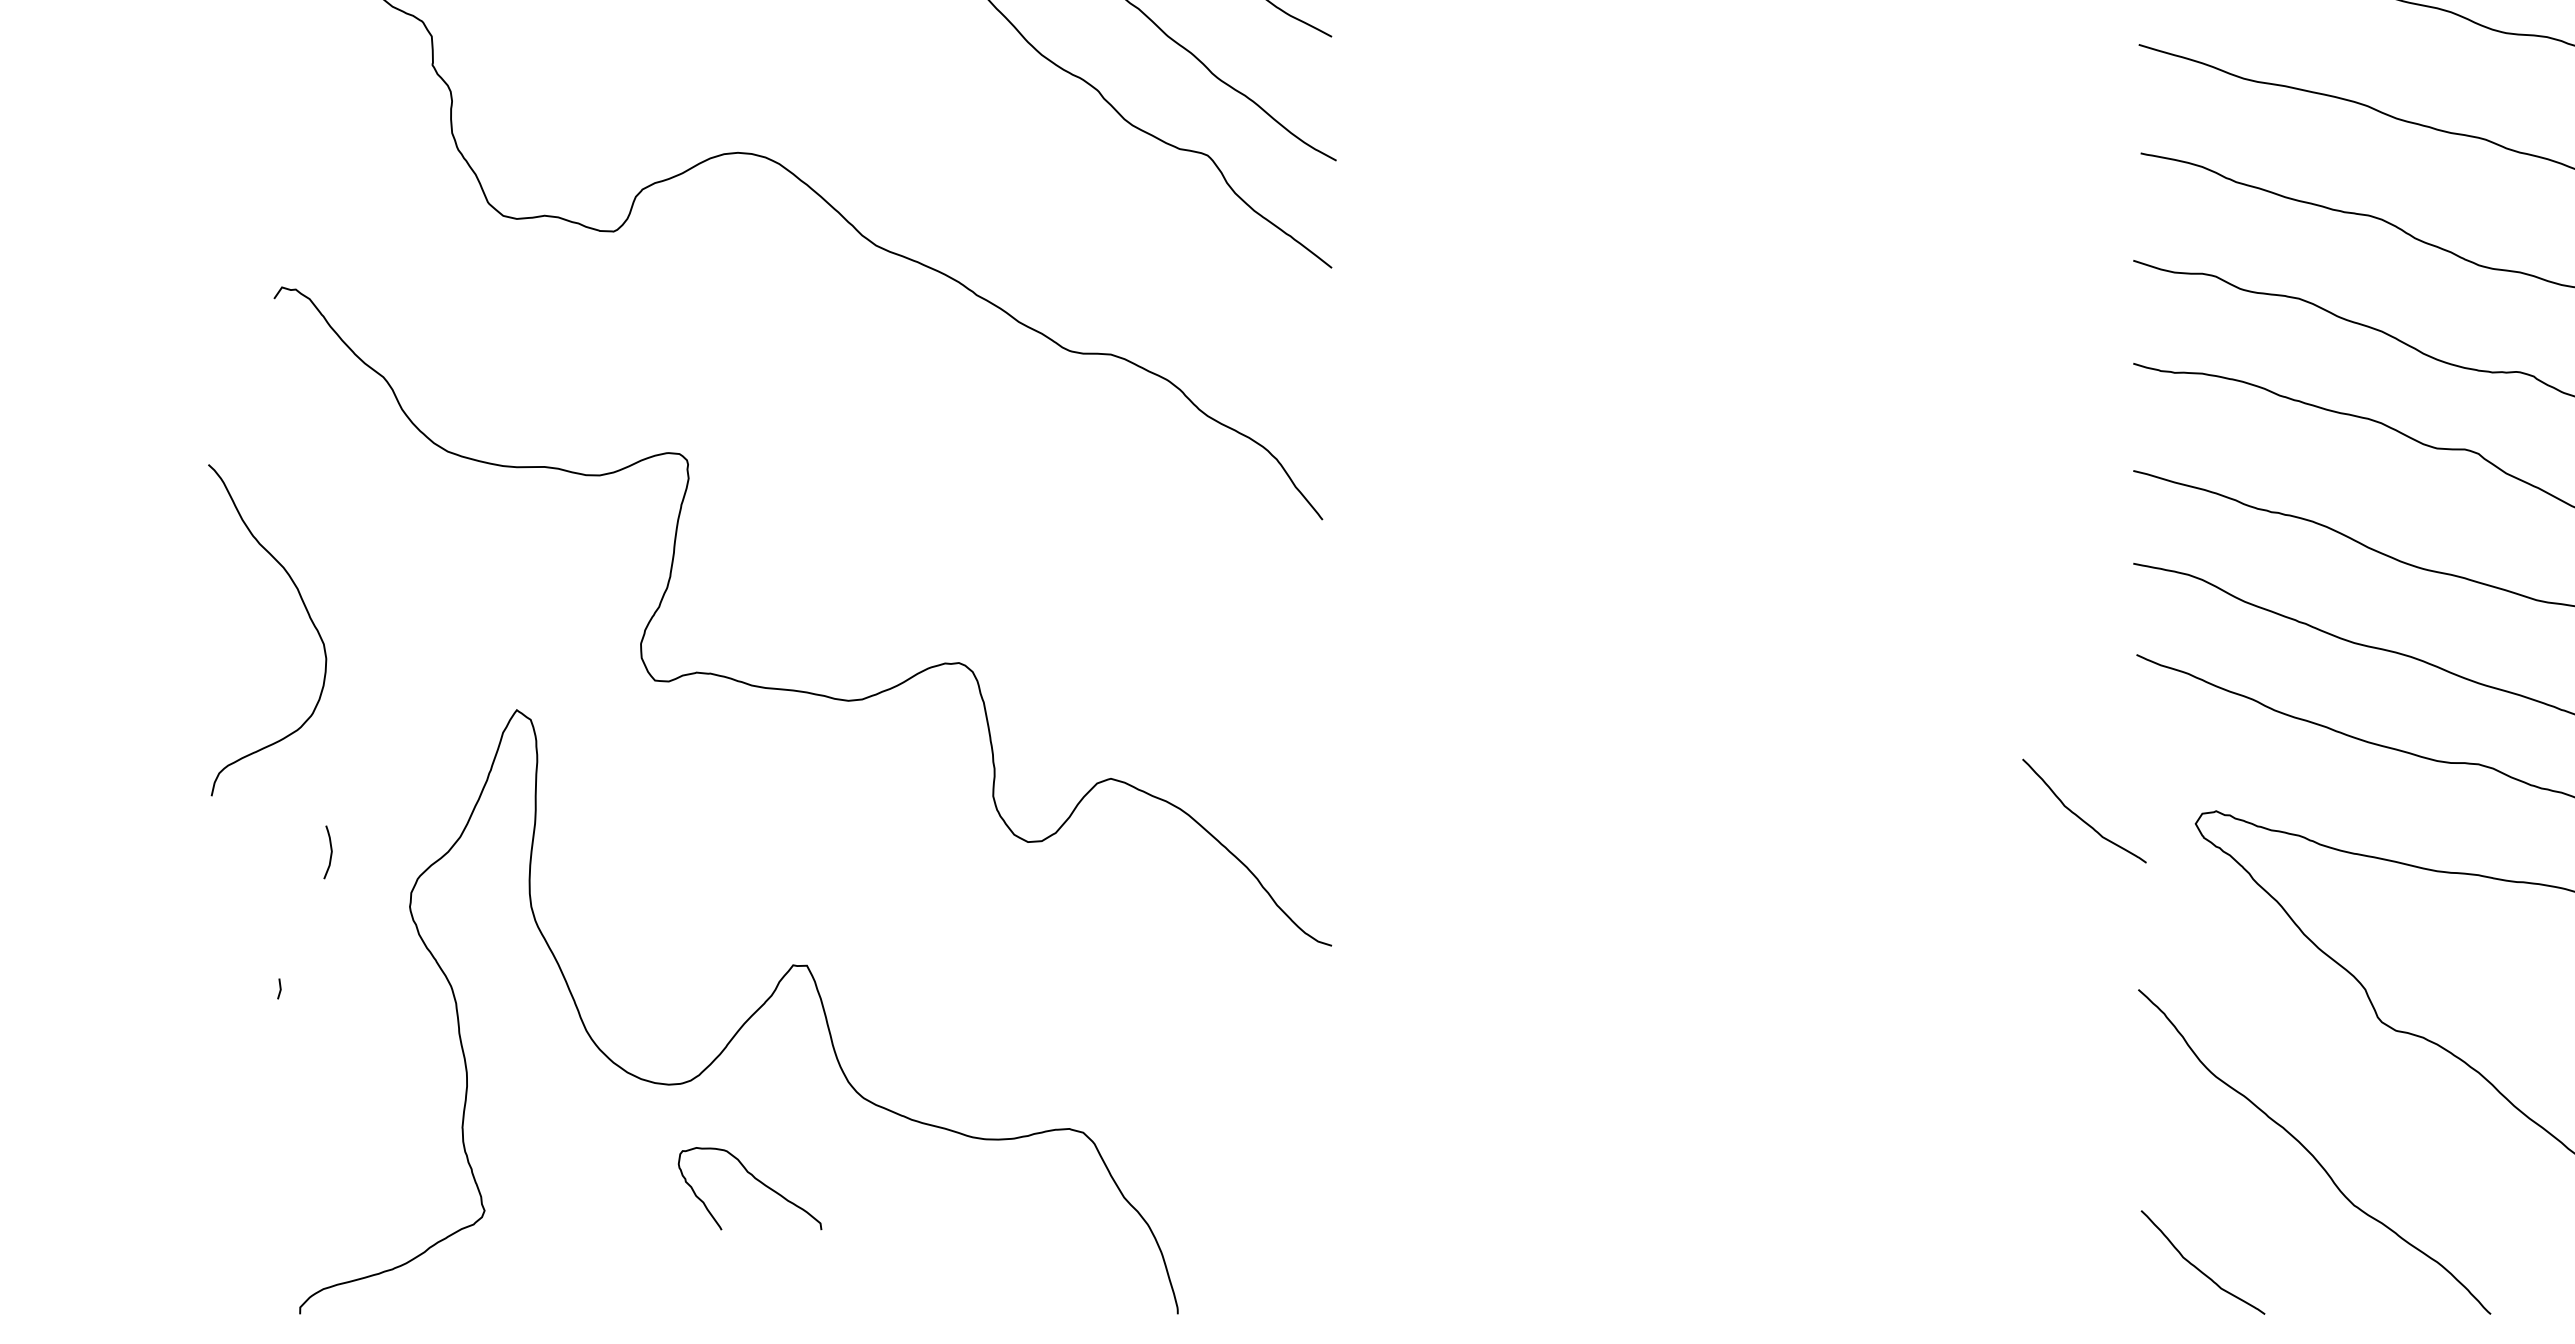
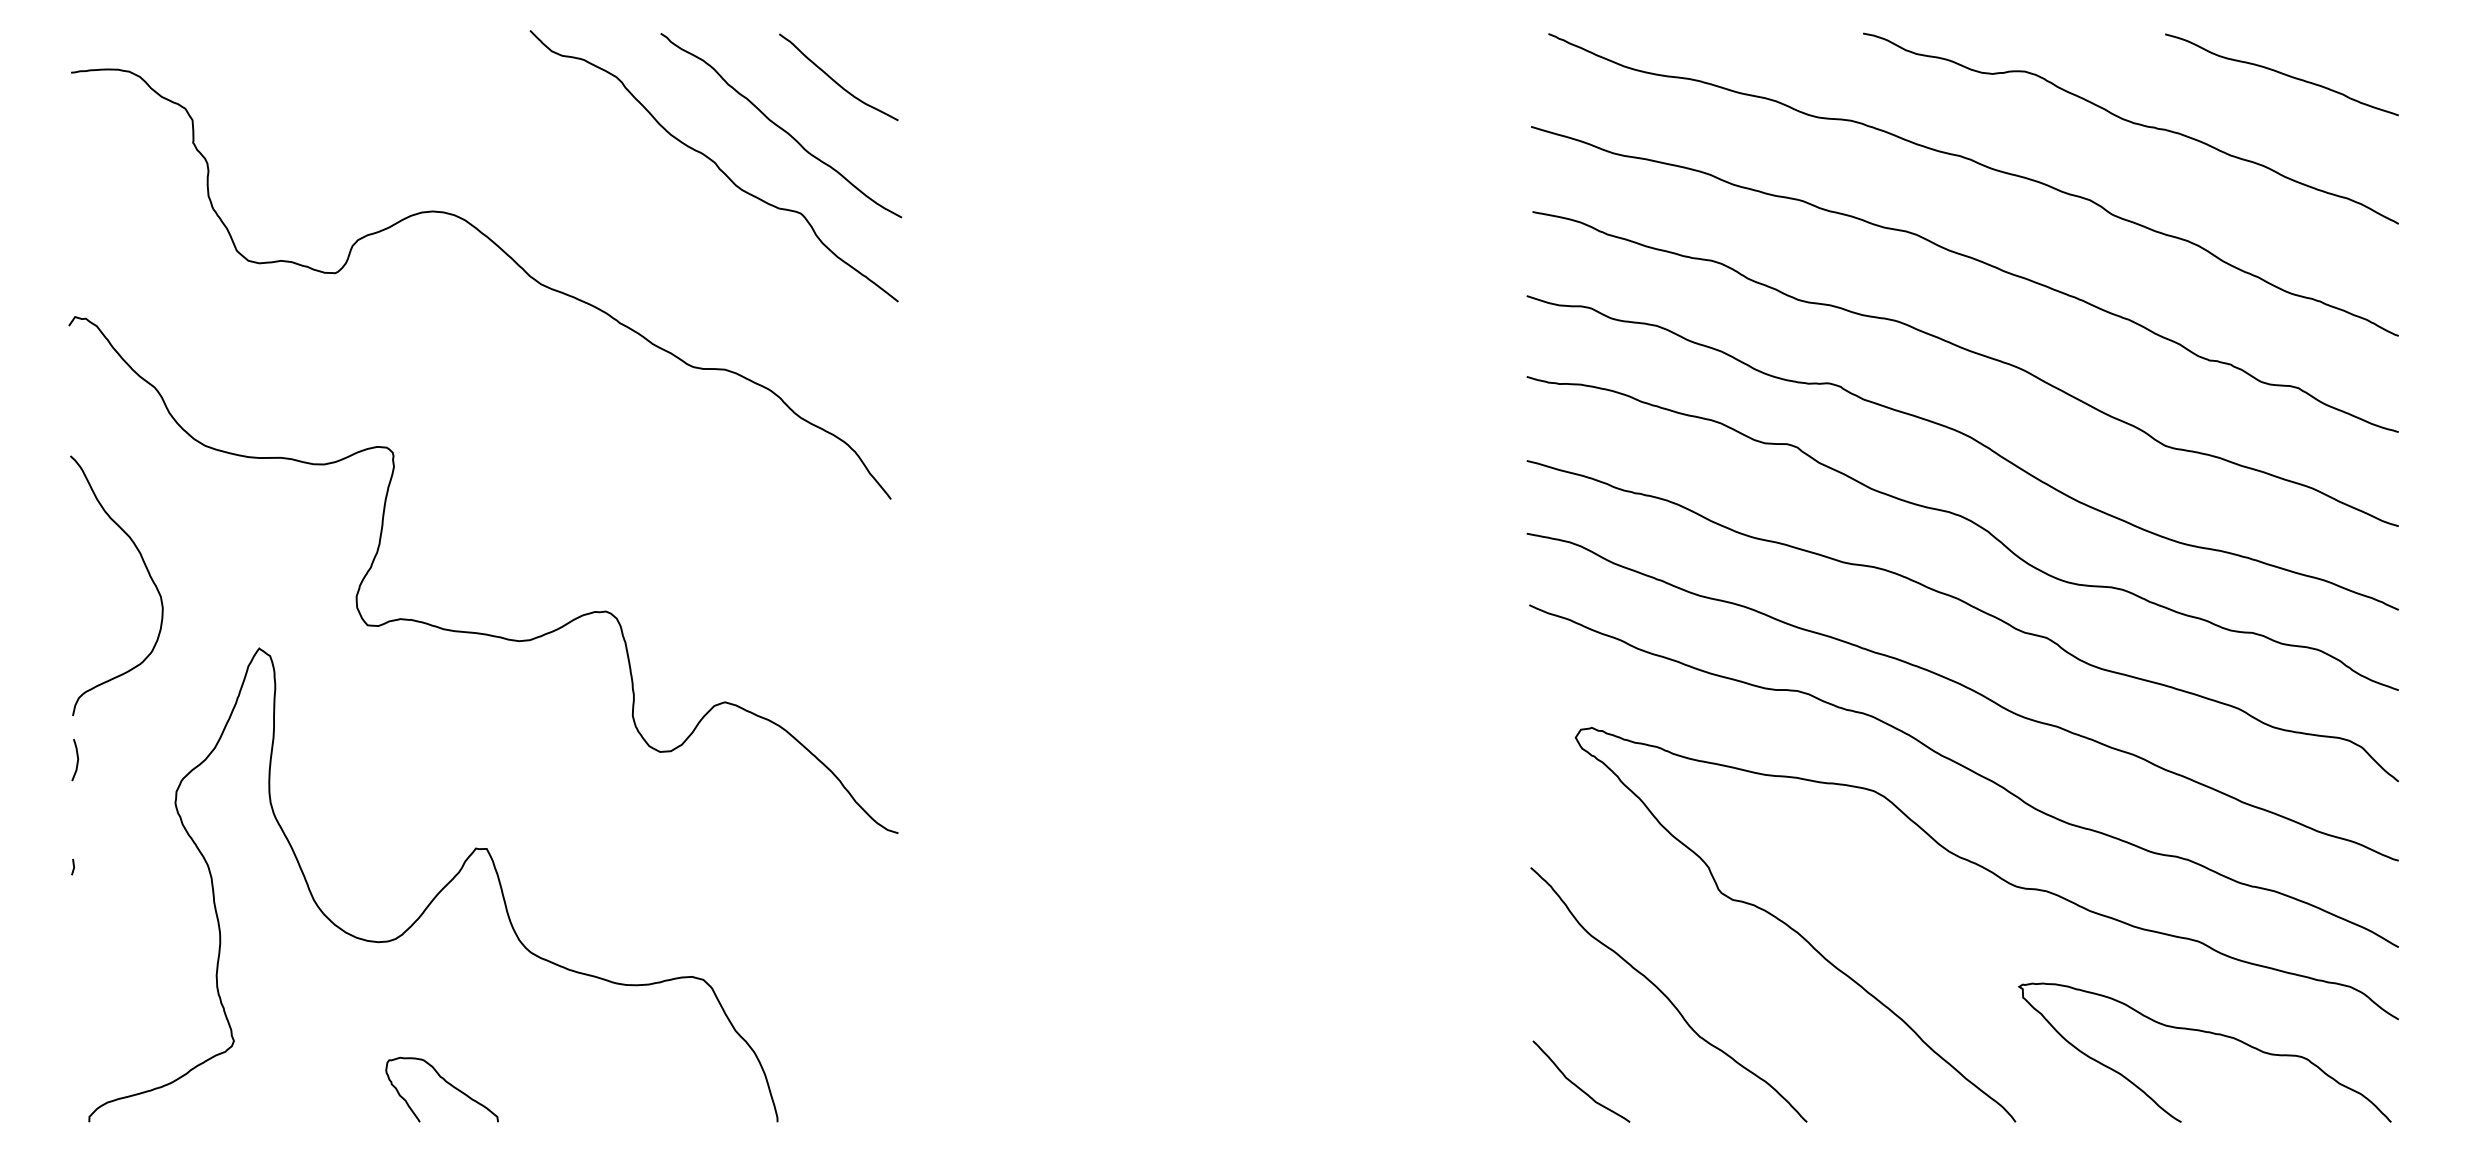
curve: (305, 610) -> (146, 570), moved
curve: (2079, 815) -> (1484, 731), removed
curve: (330, 852) -> (77, 760), moved
curve: (754, 1179) -> (445, 1082), moved

